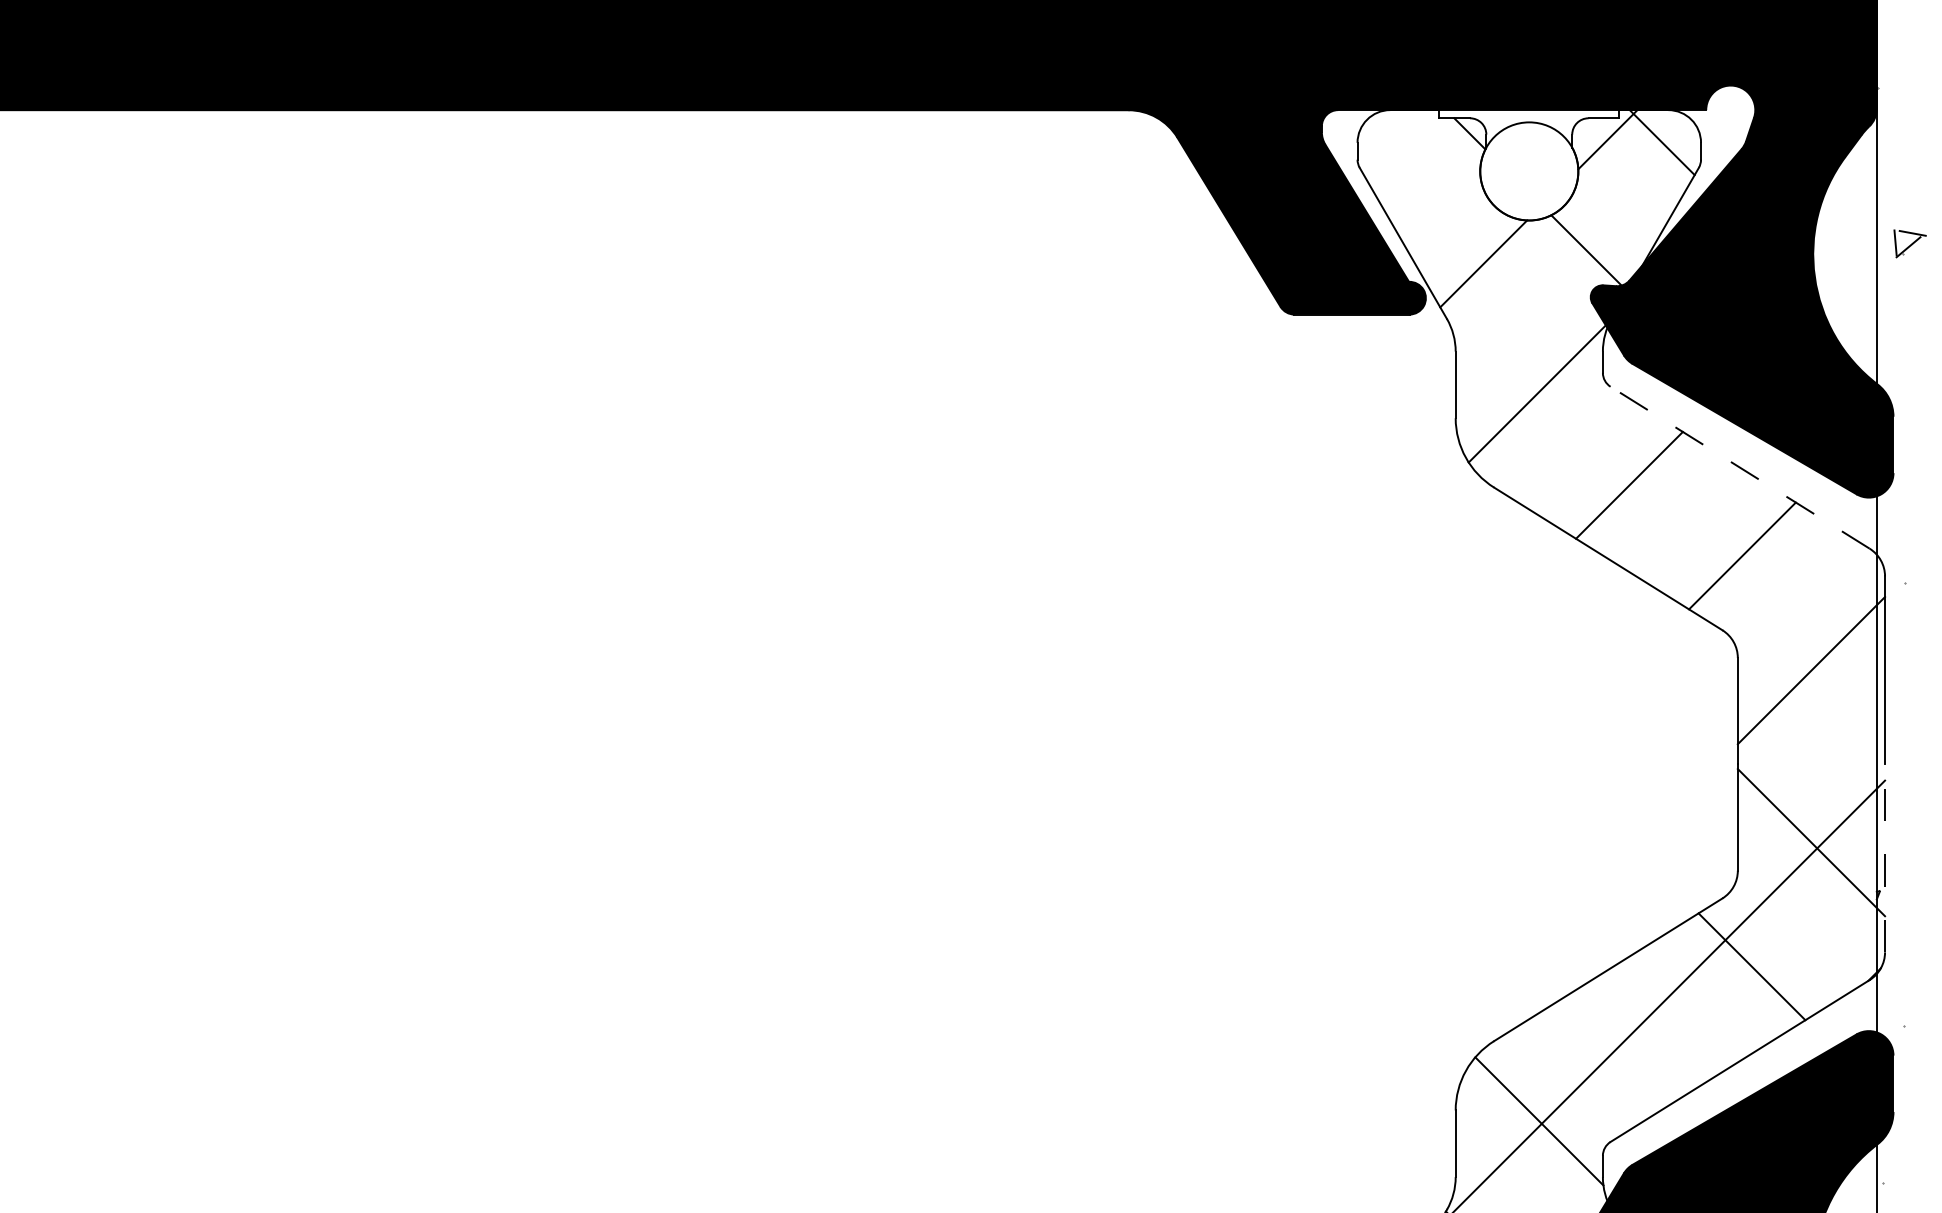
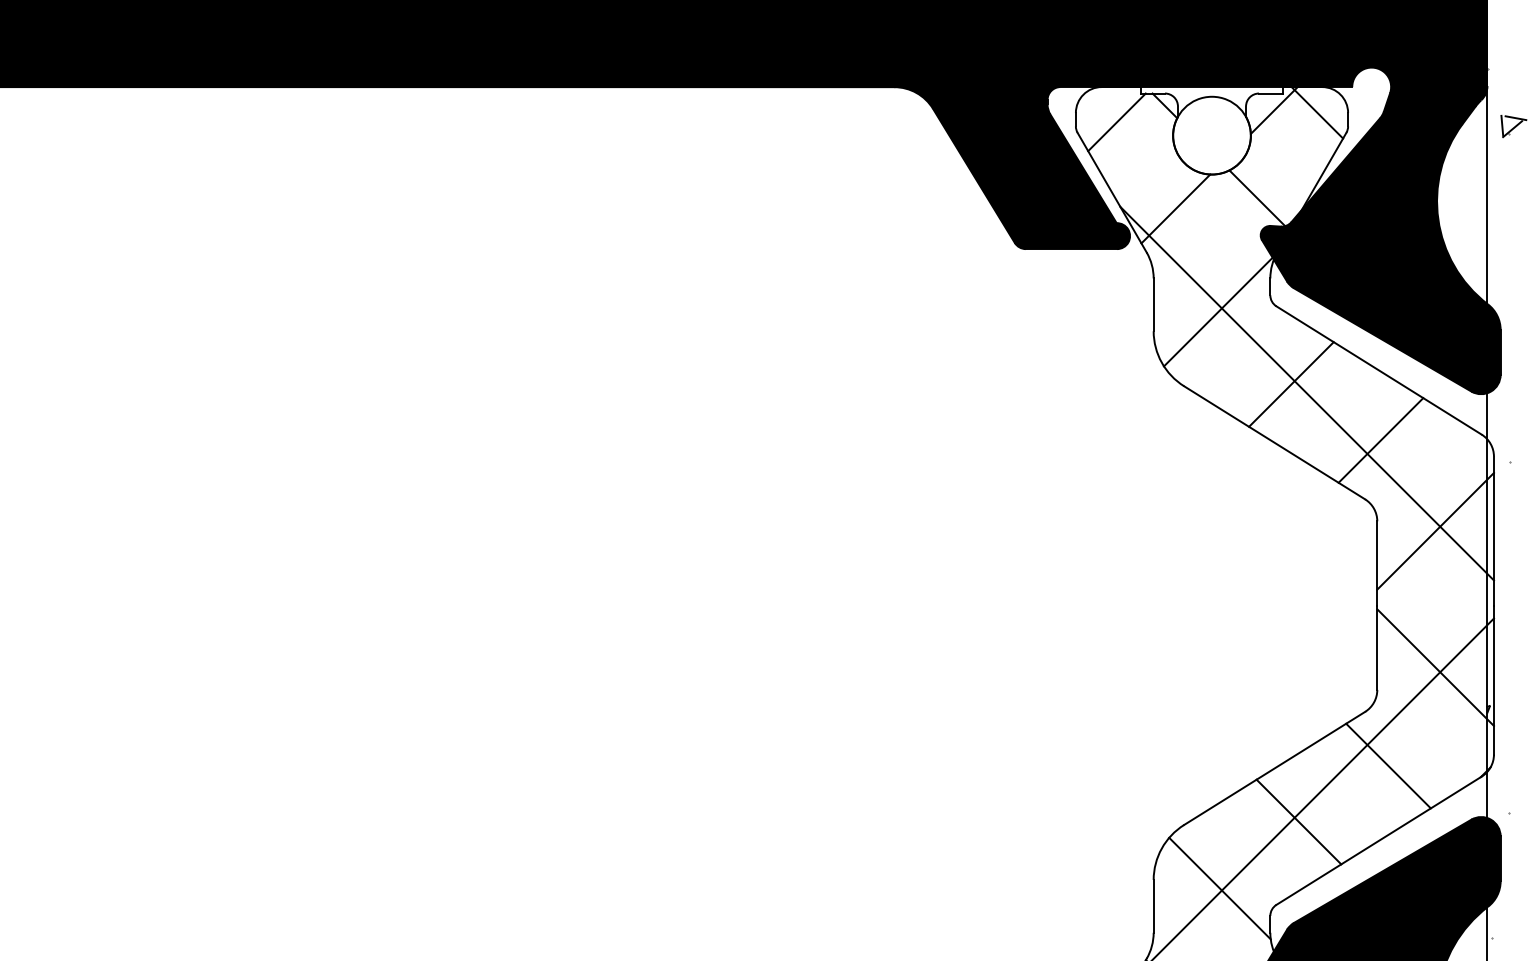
line: (1409, 154) -> (1117, 122), added
part: (1909, 243) -> (1513, 126), moved
line: (1740, 467) -> (1379, 370), dashed -> solid
line: (1649, 496) -> (1307, 393), added
line: (1885, 858) -> (1494, 680), dashed -> solid
line: (1638, 1036) -> (1298, 821), added

